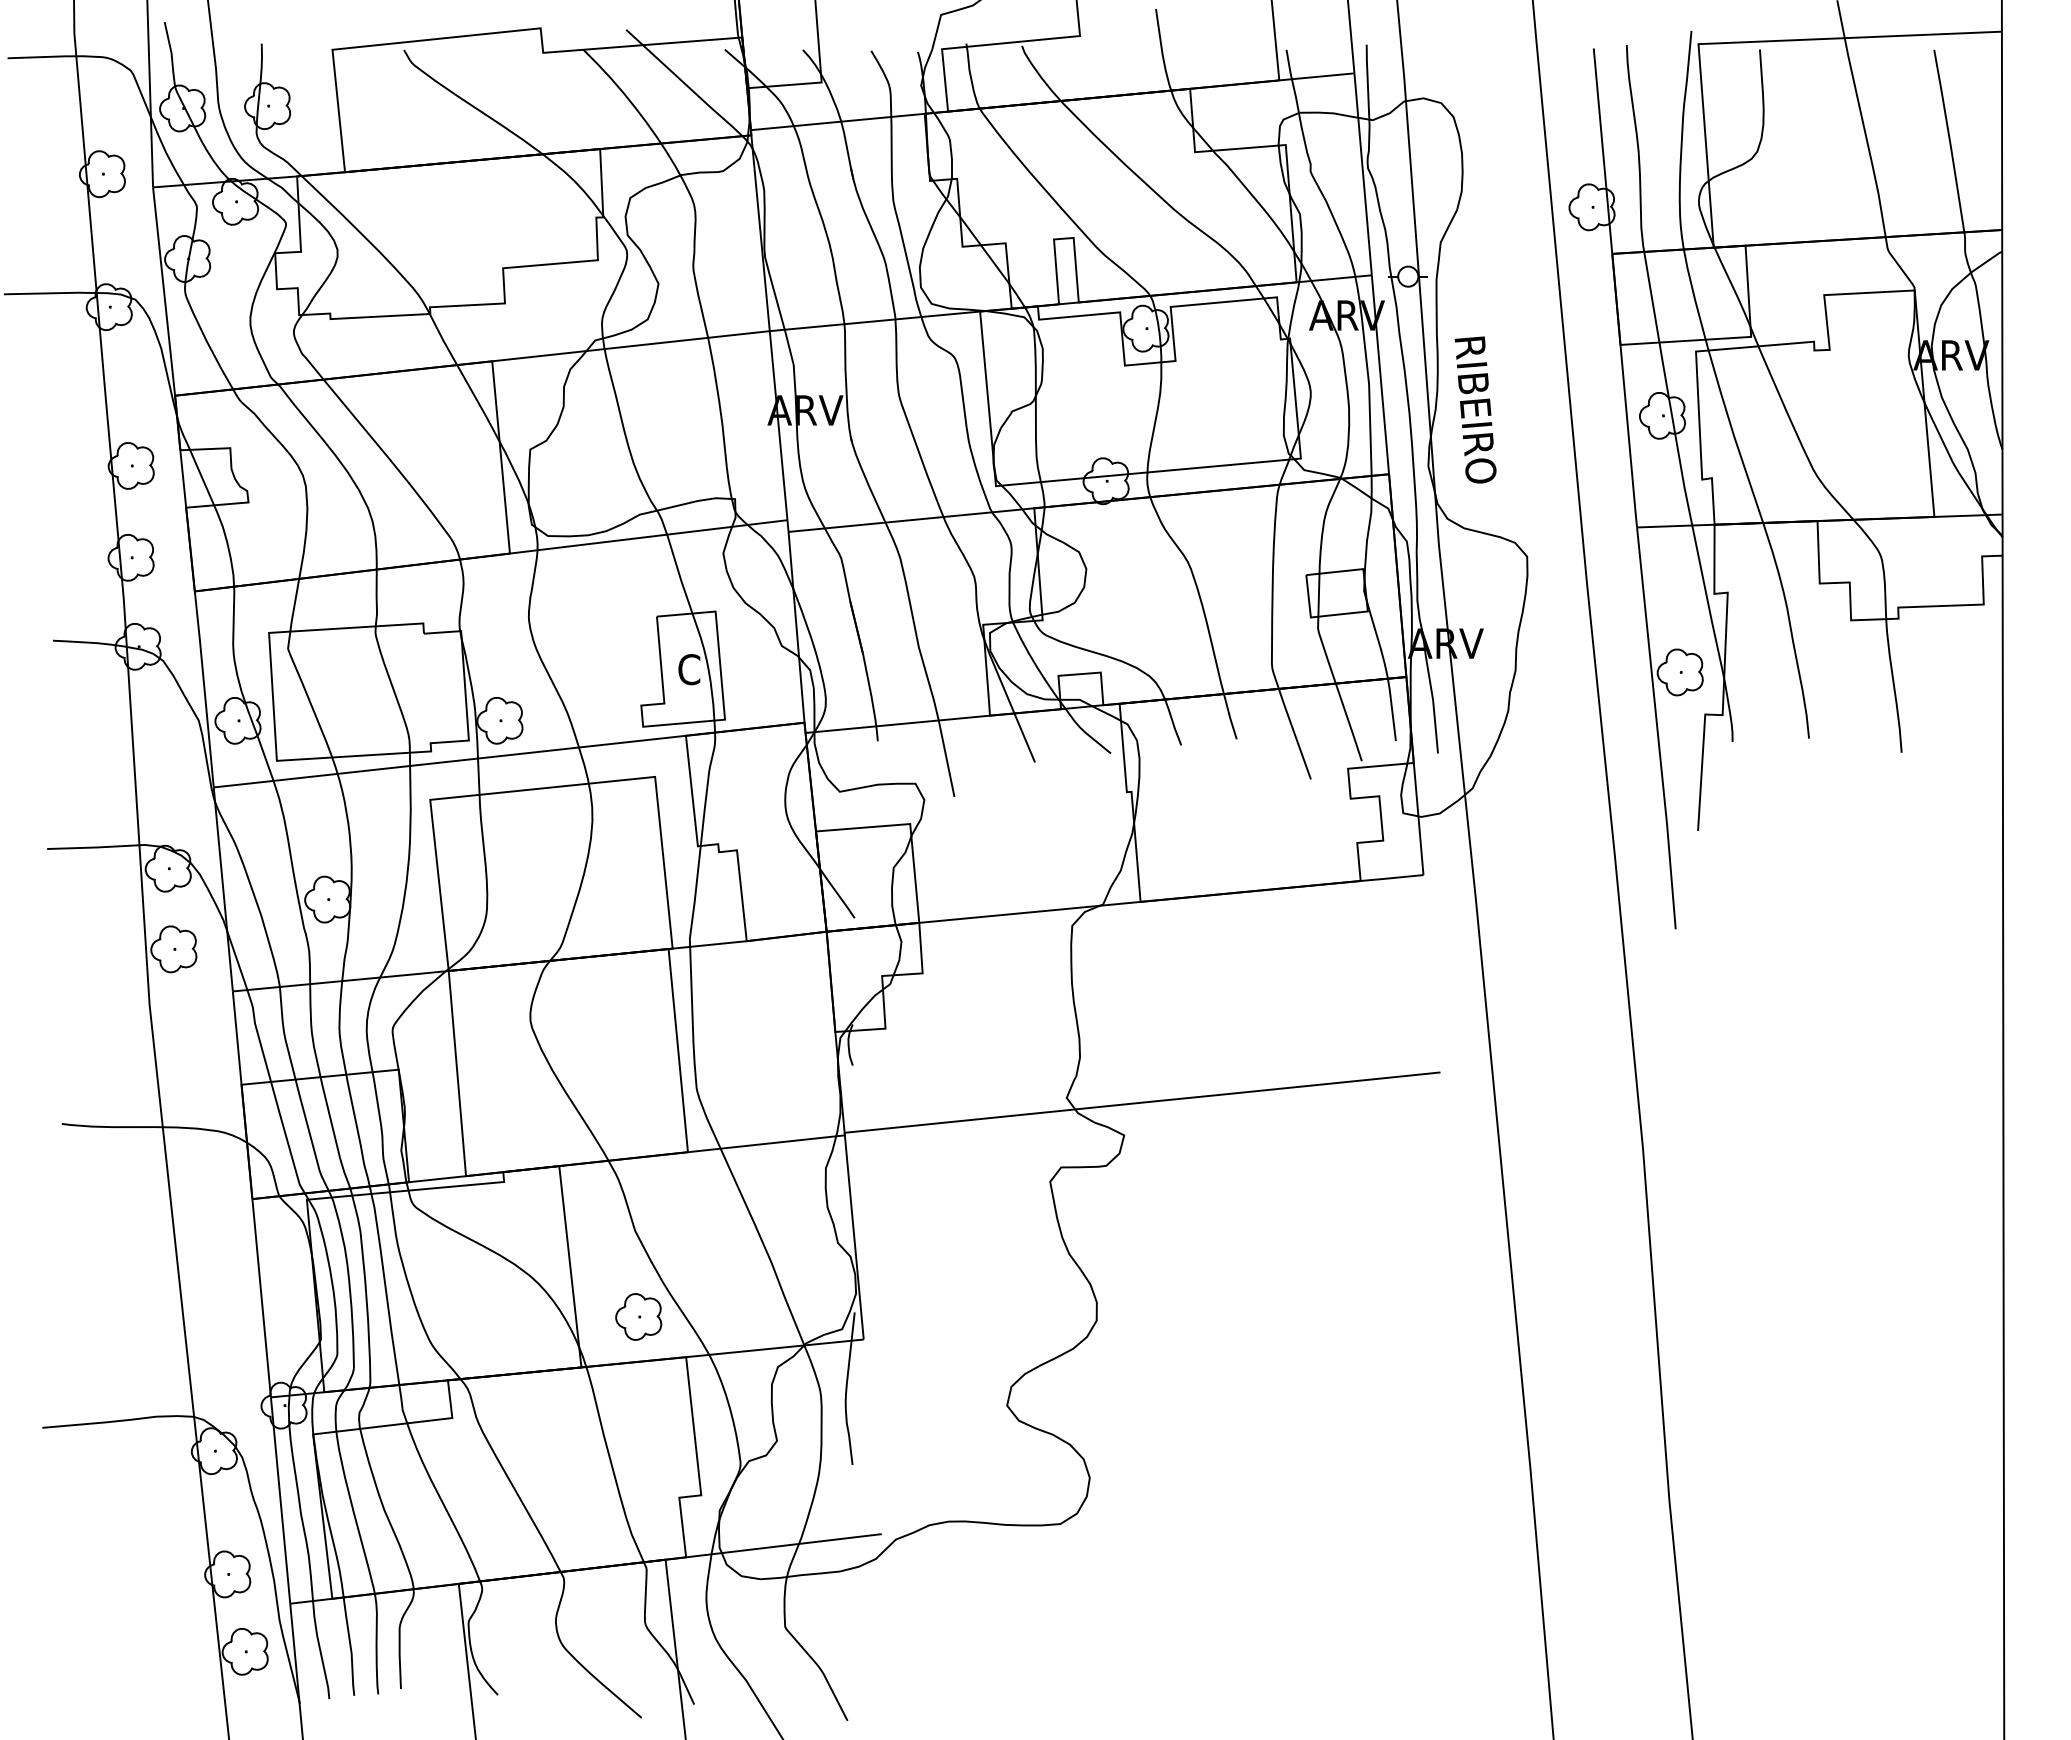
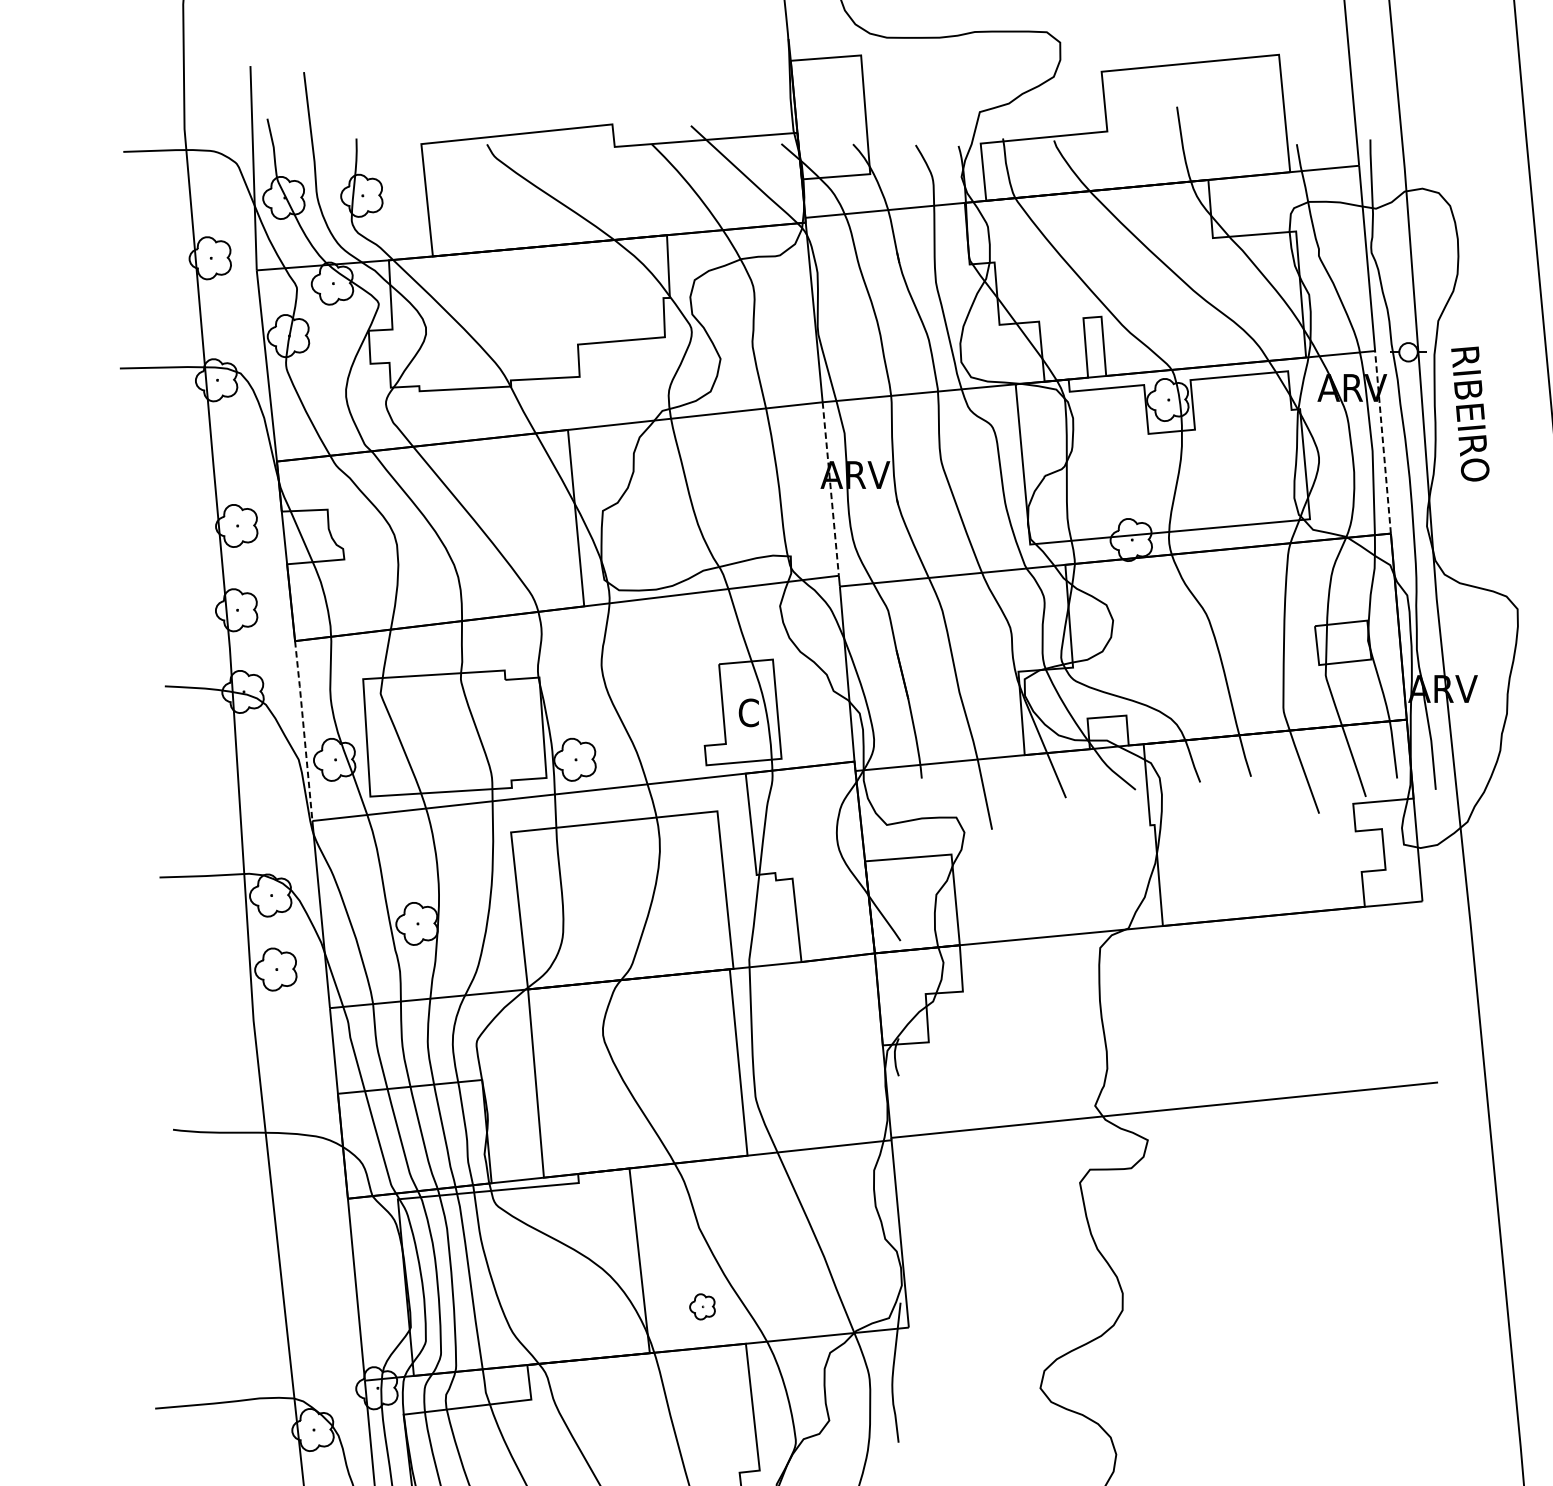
line: (1380, 374) -> (1383, 442), solid -> dashed
text: (1475, 409) -> (1470, 413), moved
line: (778, 425) -> (830, 488), solid -> dashed
line: (204, 689) -> (303, 731), solid -> dashed
part: (638, 1316) -> (702, 1306), size x0.6

